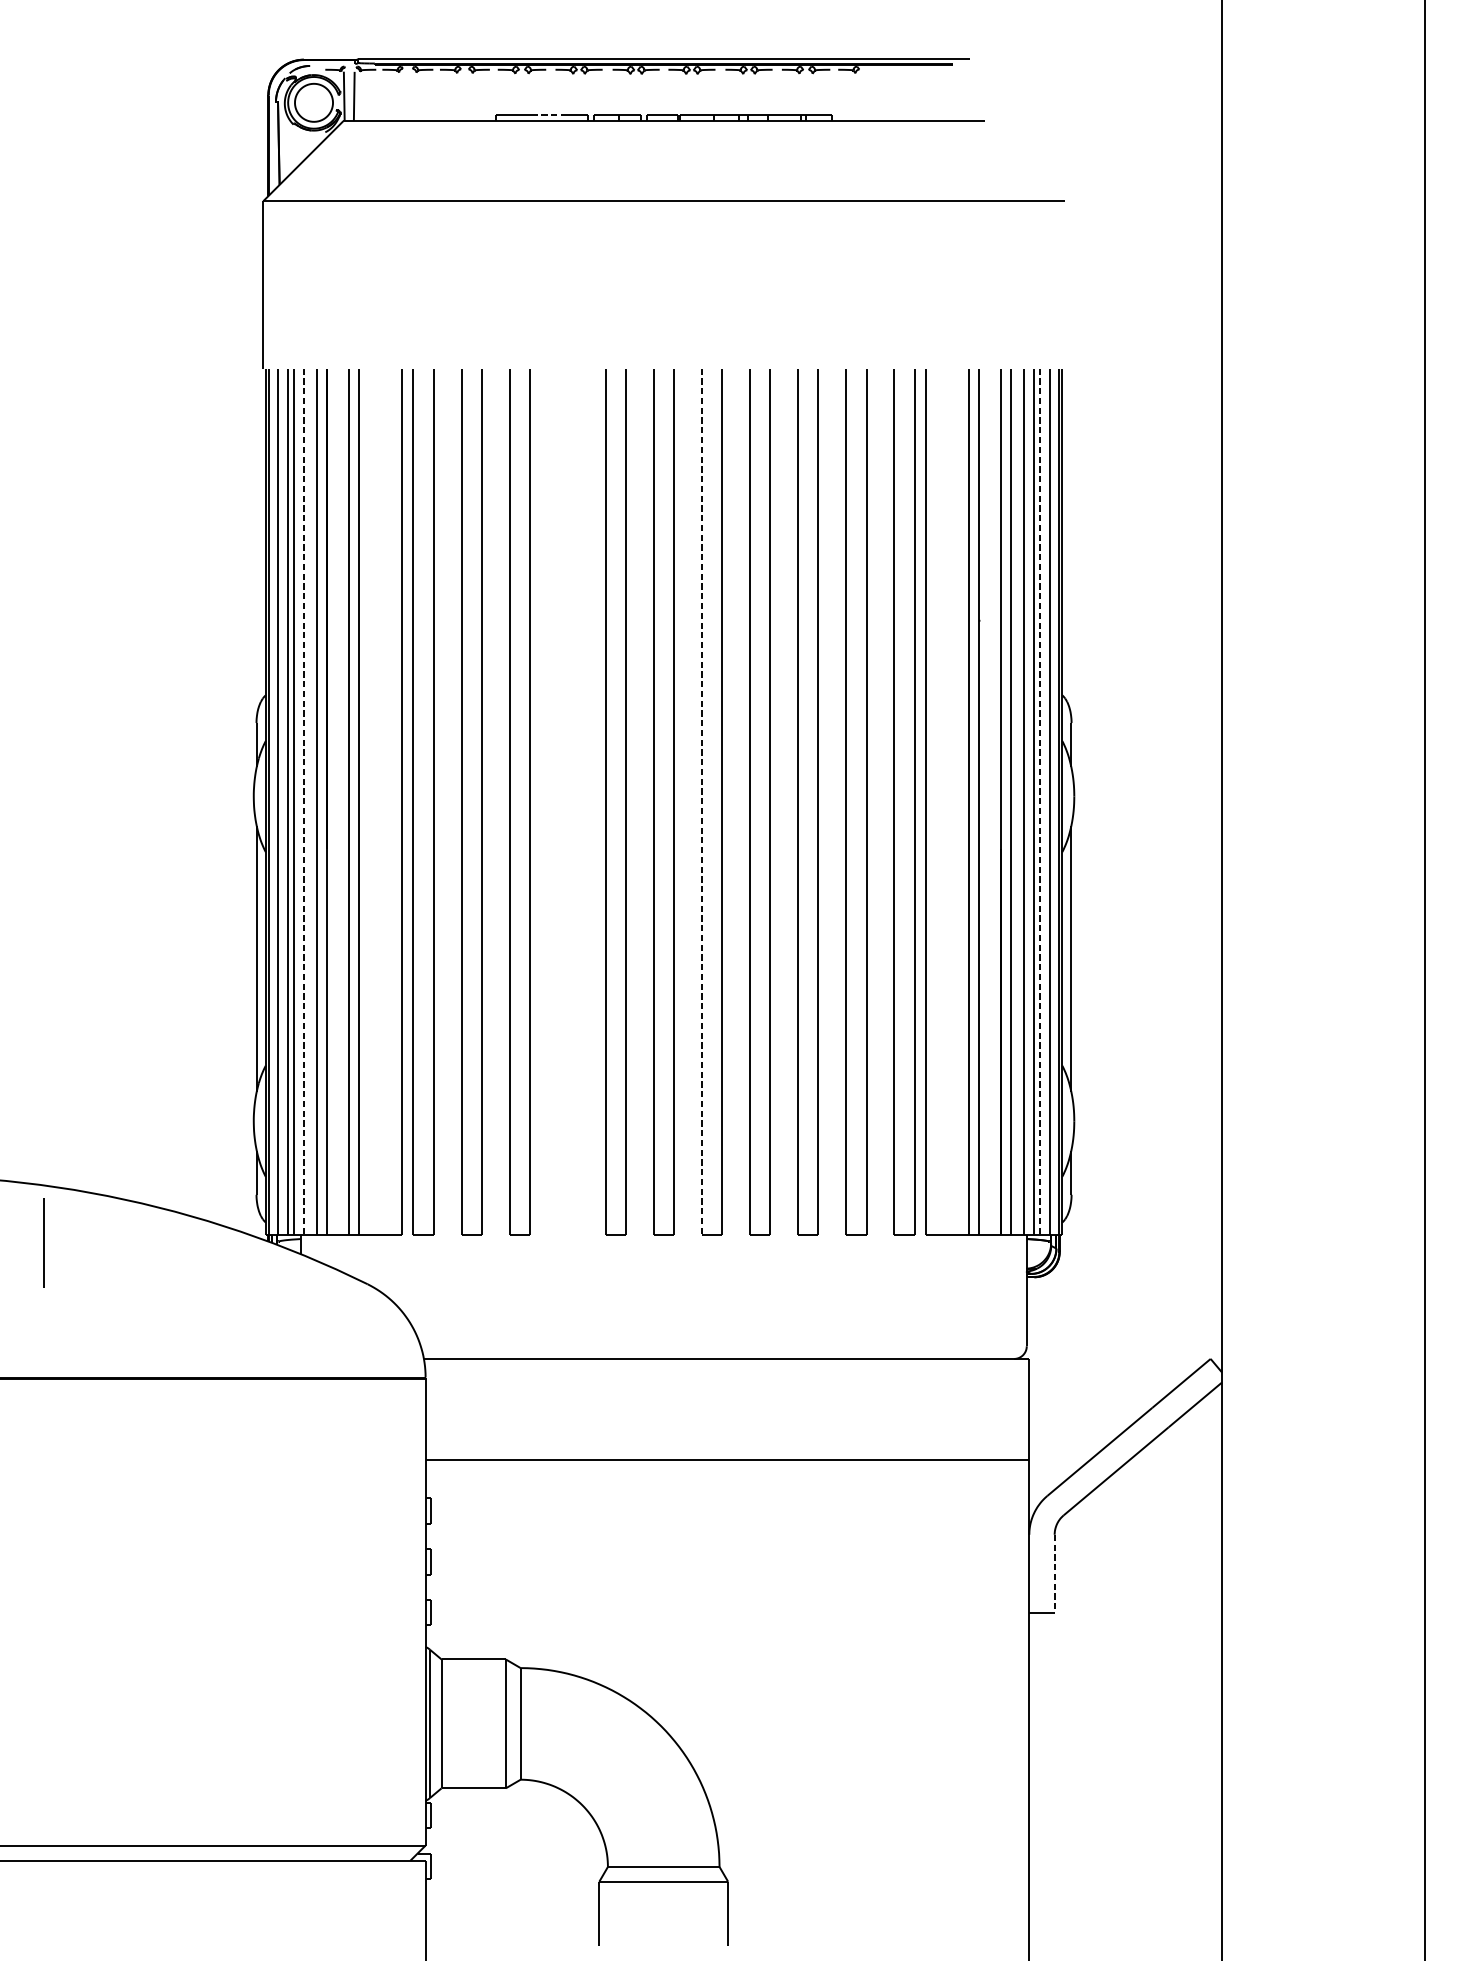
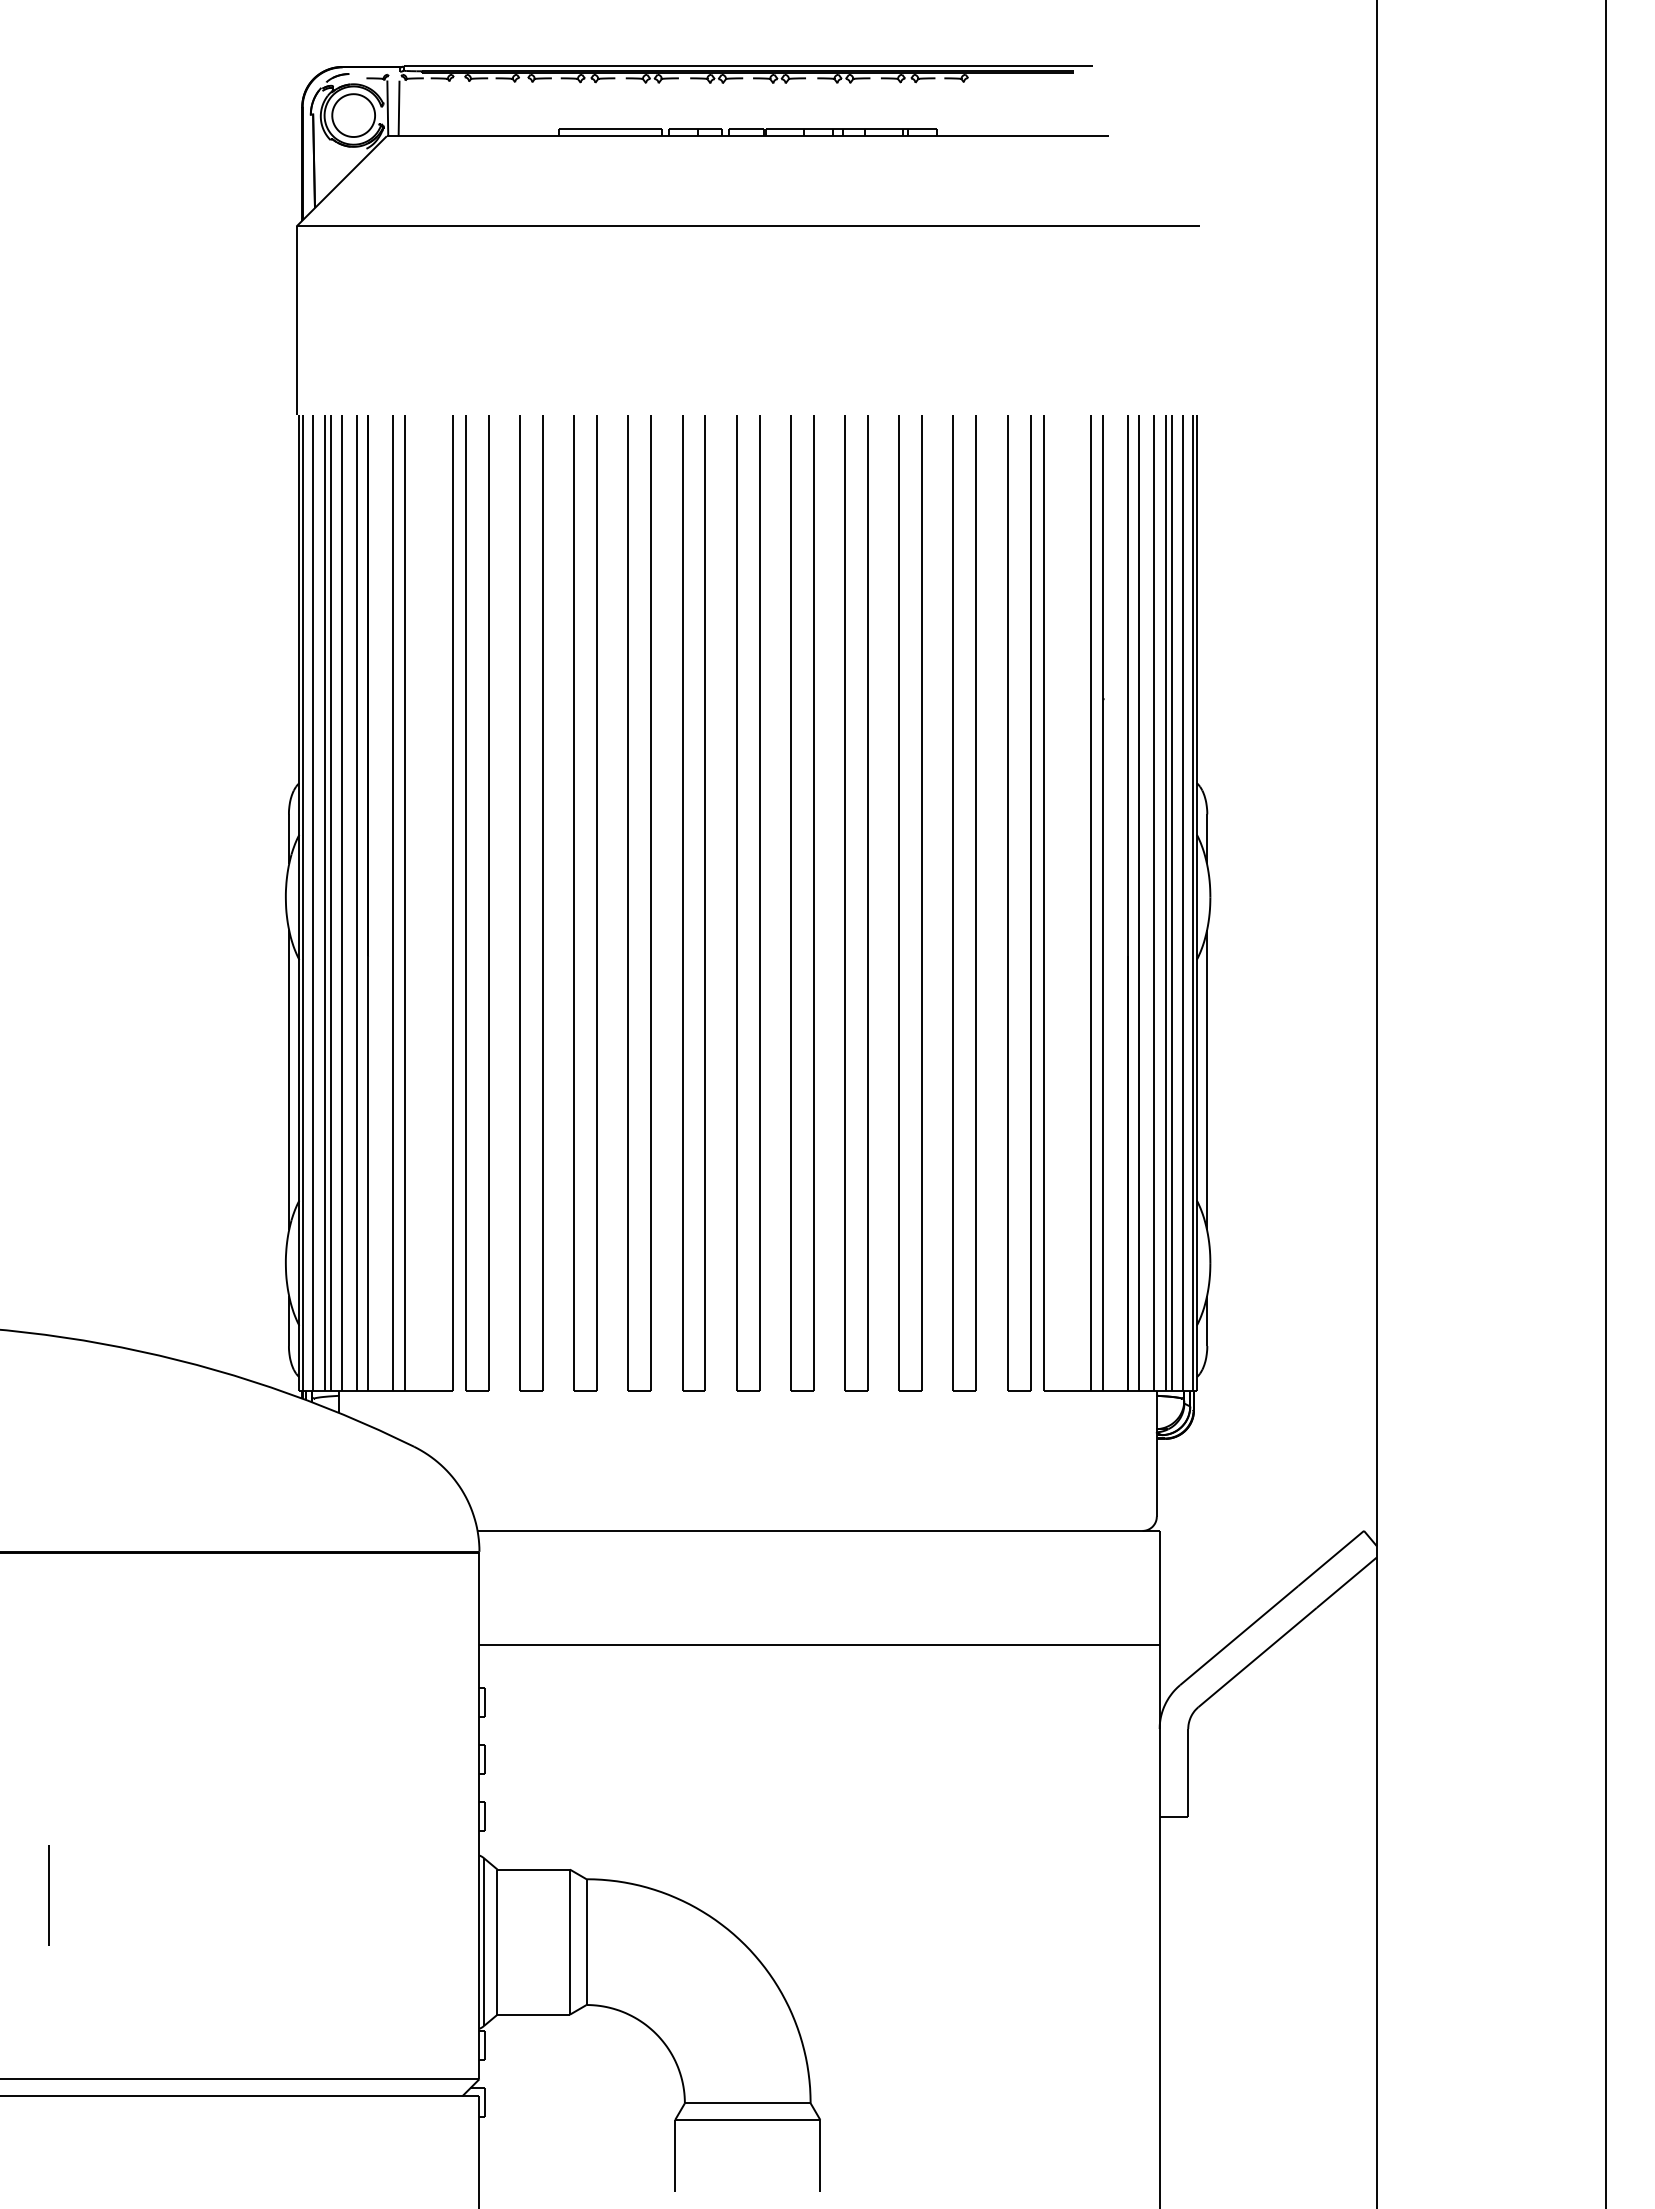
line: (549, 115) -> (618, 129), dashed -> solid
line: (304, 802) -> (342, 903), dashed -> solid
part: (557, 802) -> (628, 903), added
line: (701, 802) -> (790, 903), dashed -> solid
line: (1039, 802) -> (1171, 903), dashed -> solid
line: (43, 1243) -> (48, 1895), moved
line: (1054, 1573) -> (1188, 1772), dashed -> solid

